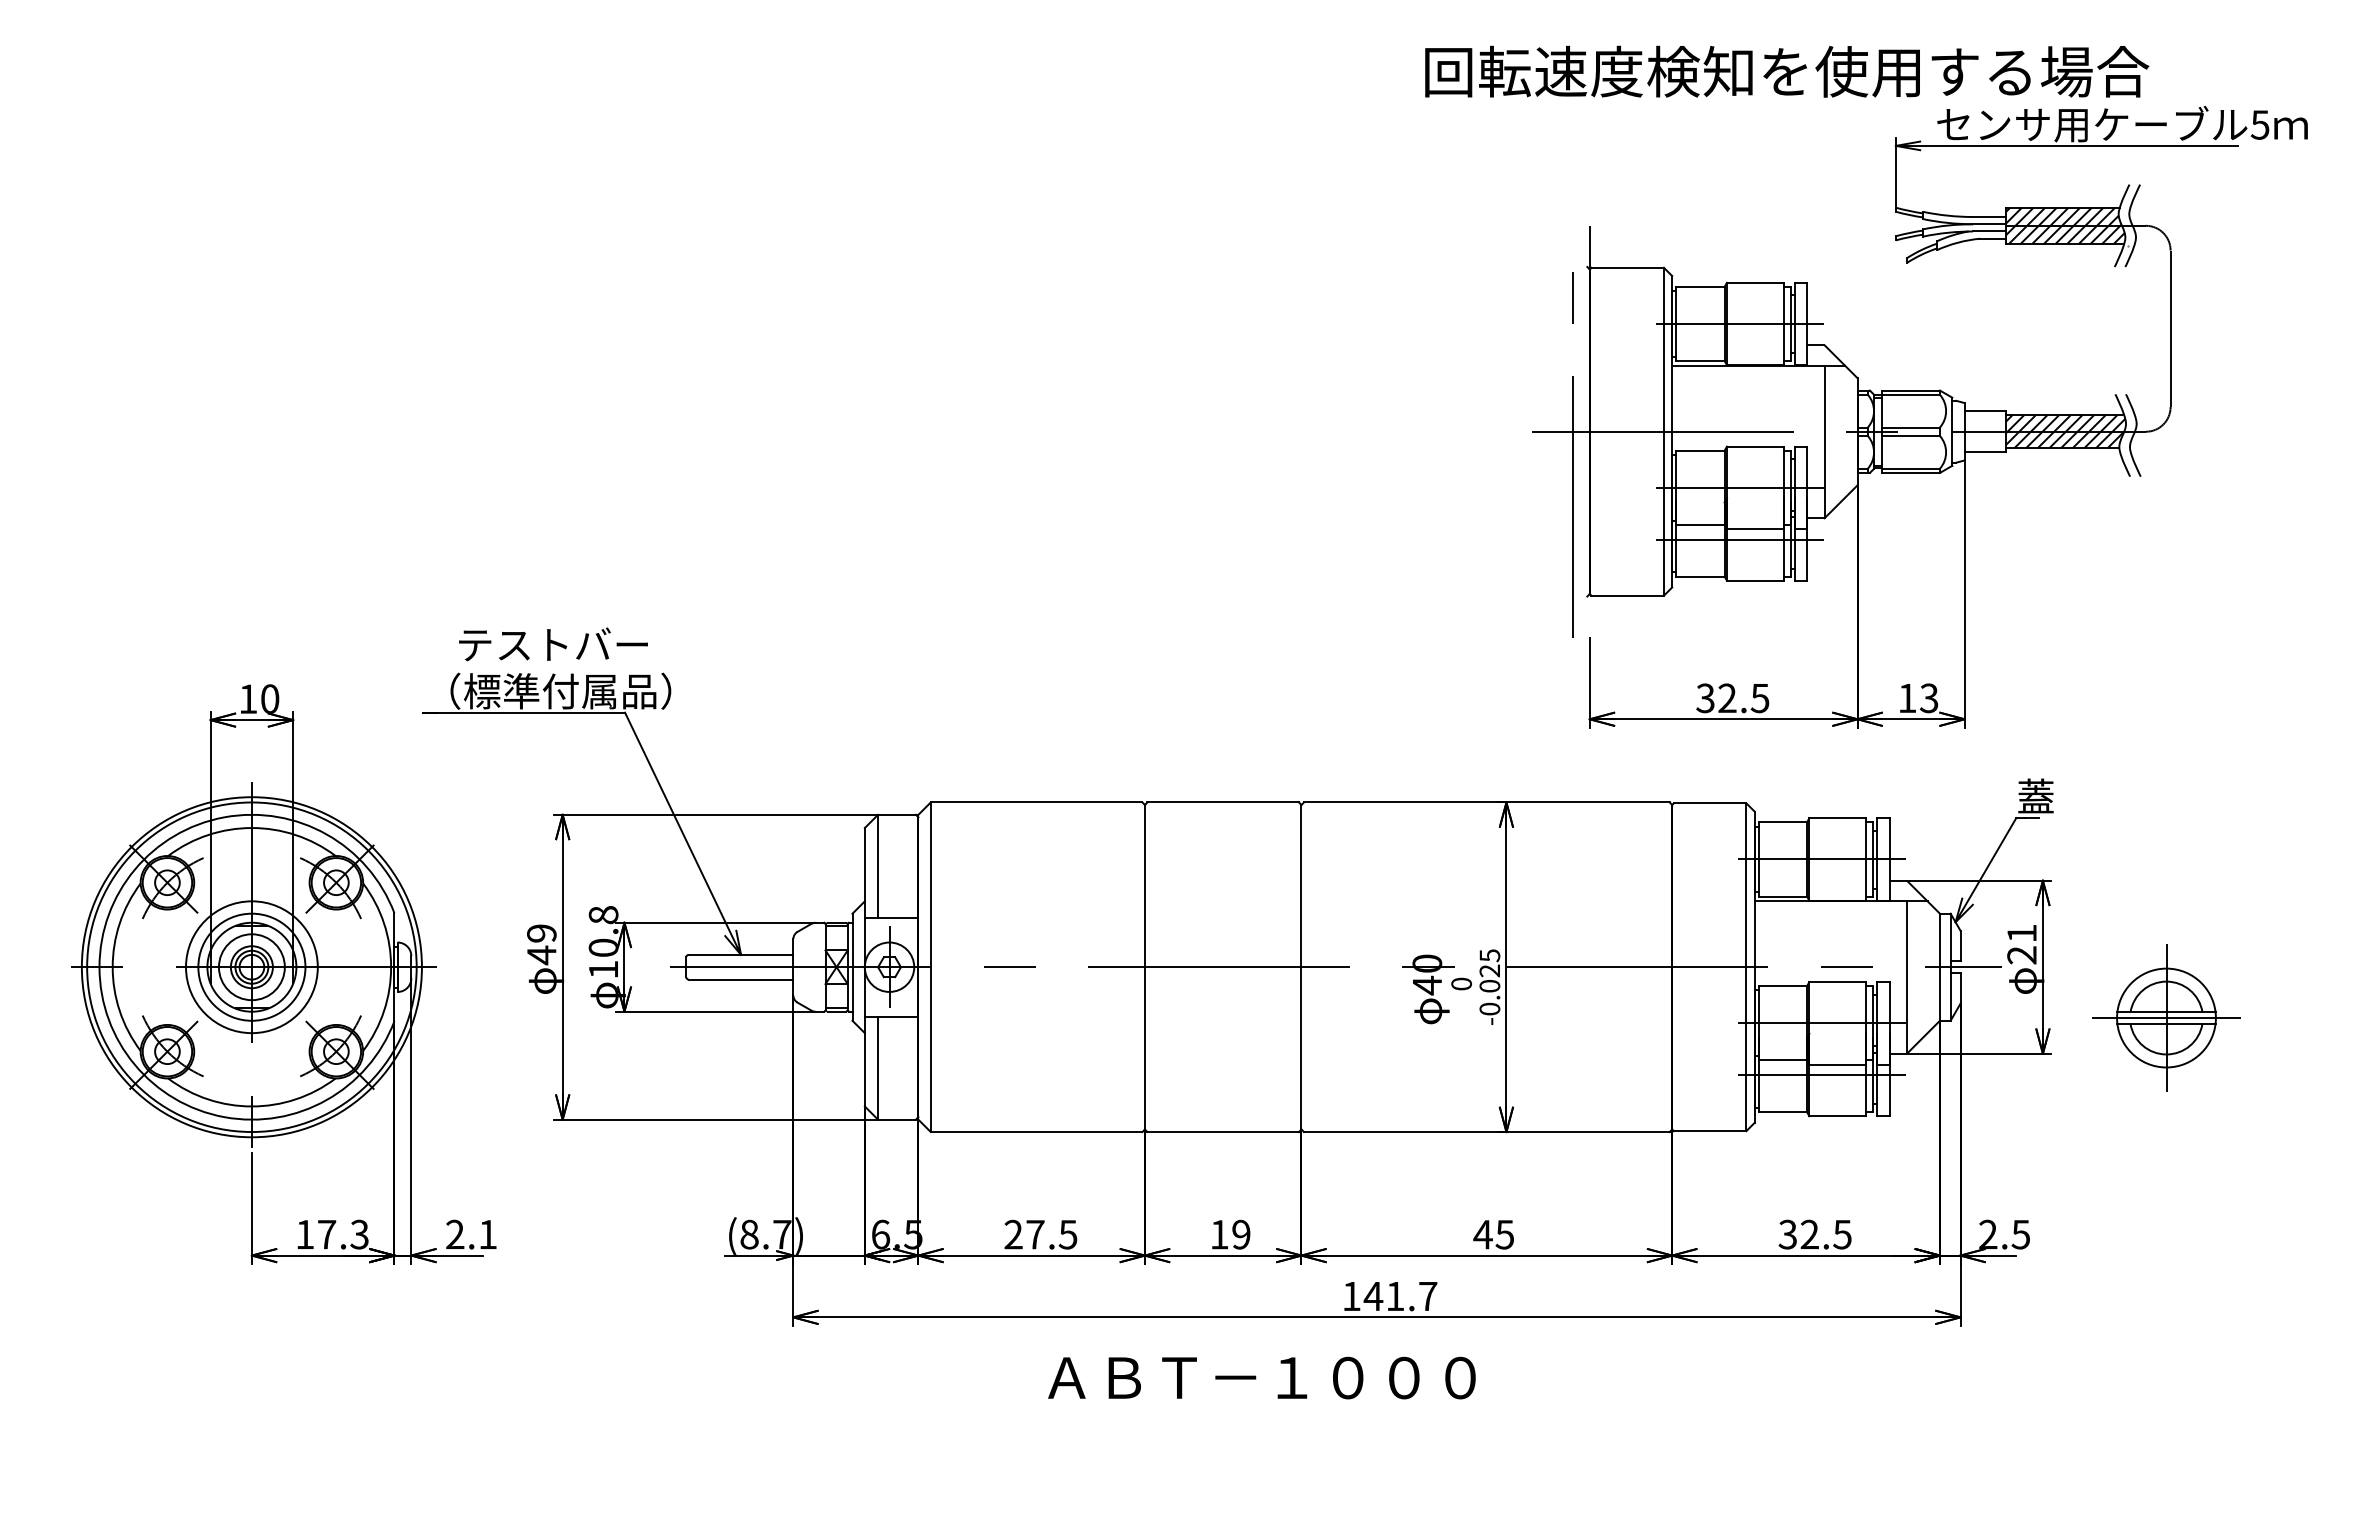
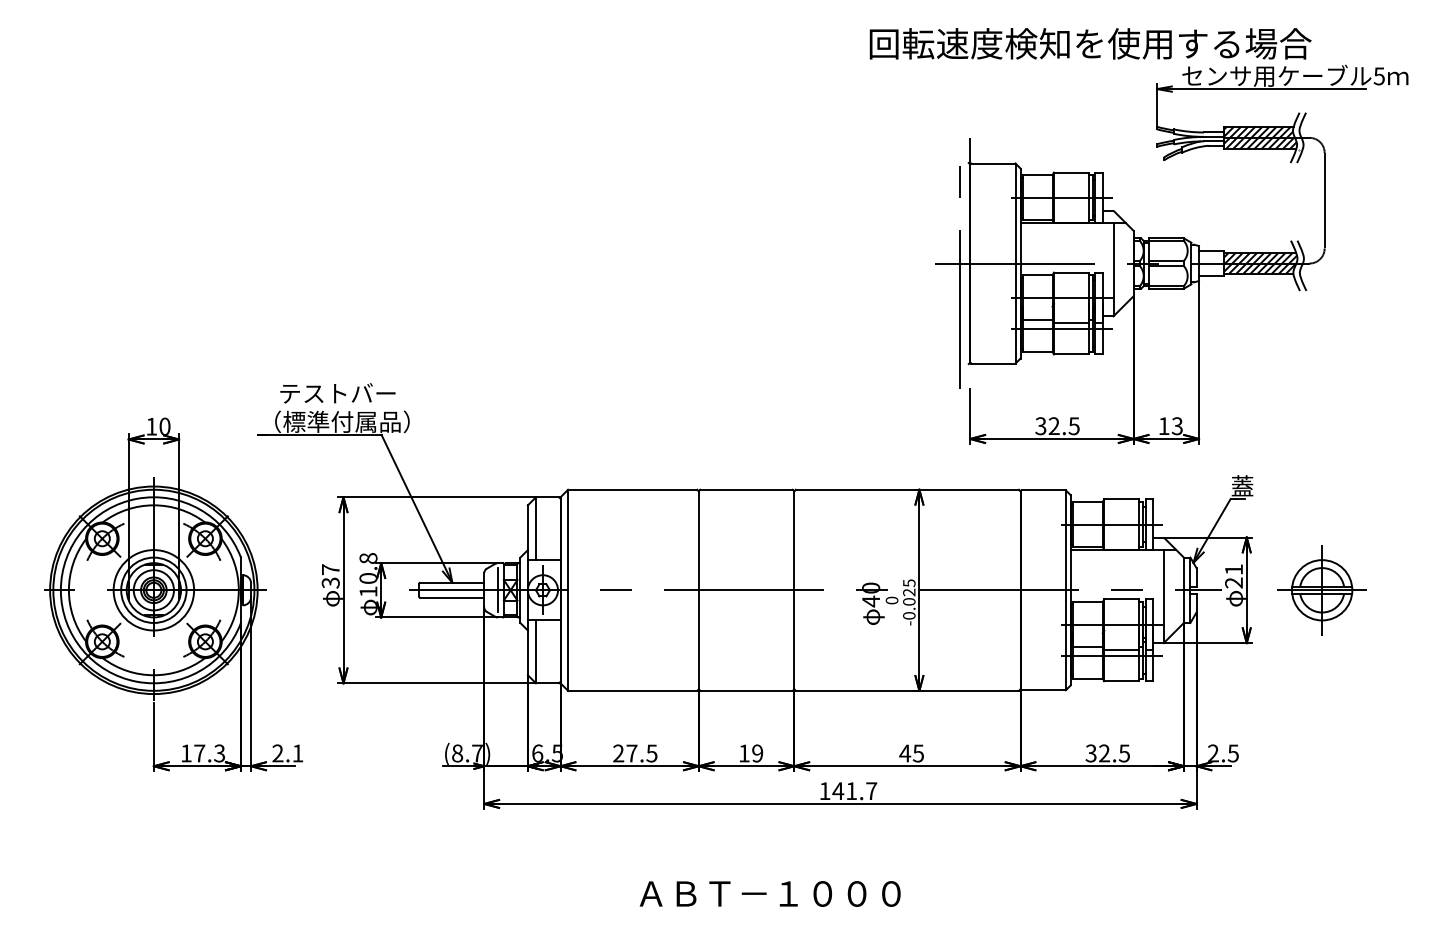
text: (541, 944) -> (330, 576), 49 -> 37
line: (815, 967) -> (497, 590), added
part: (2165, 1018) -> (1321, 590), moved
text: (1260, 1377) -> (769, 893), moved

